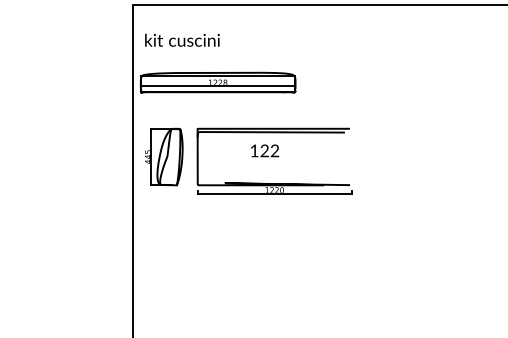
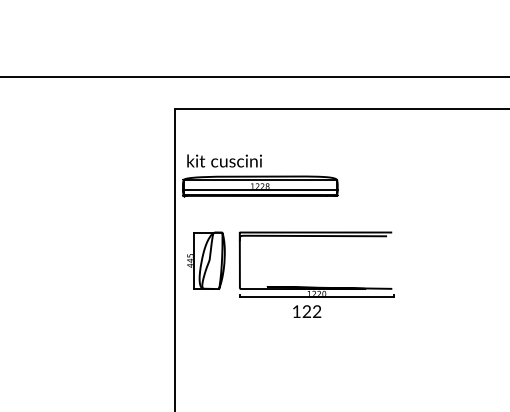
text: (182, 39) -> (224, 160), moved
text: (265, 150) -> (307, 311), moved

